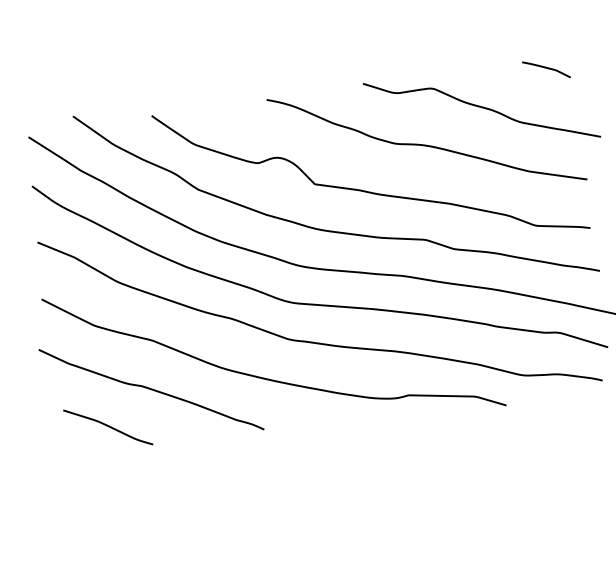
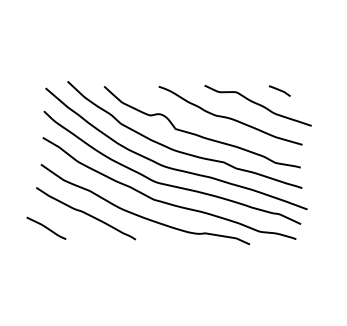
curve: (545, 68) -> (279, 90), moved
curve: (108, 425) -> (46, 227), moved

